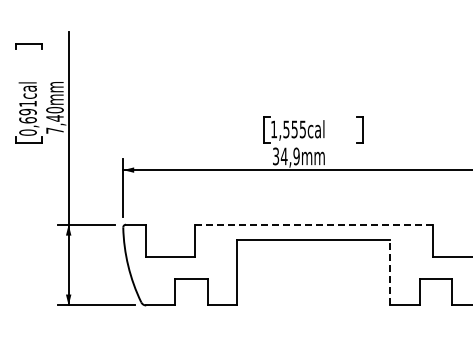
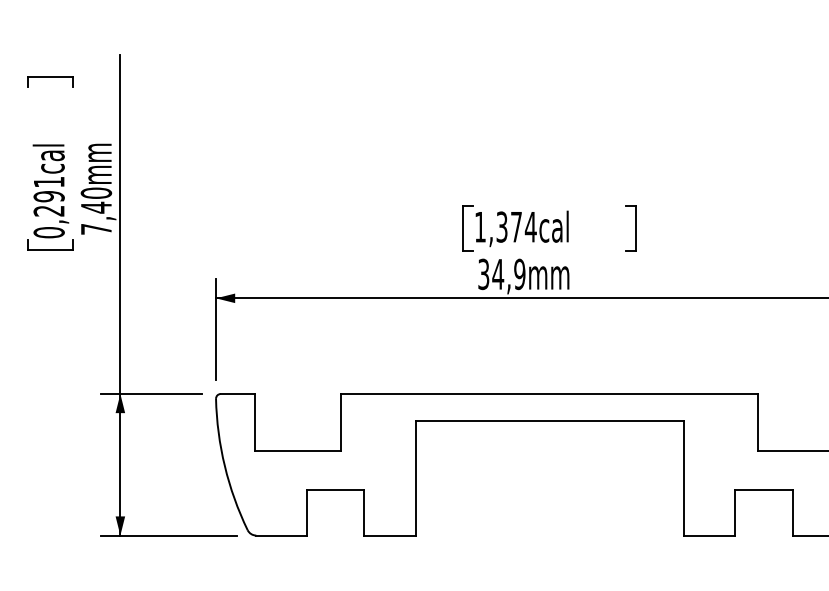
text: (27, 120) -> (48, 211), 0,691cal -> 0,291cal
text: (294, 129) -> (516, 227), 1,555cal -> 1,374cal
line: (313, 224) -> (549, 393), dashed -> solid
line: (390, 272) -> (684, 477), dashed -> solid

